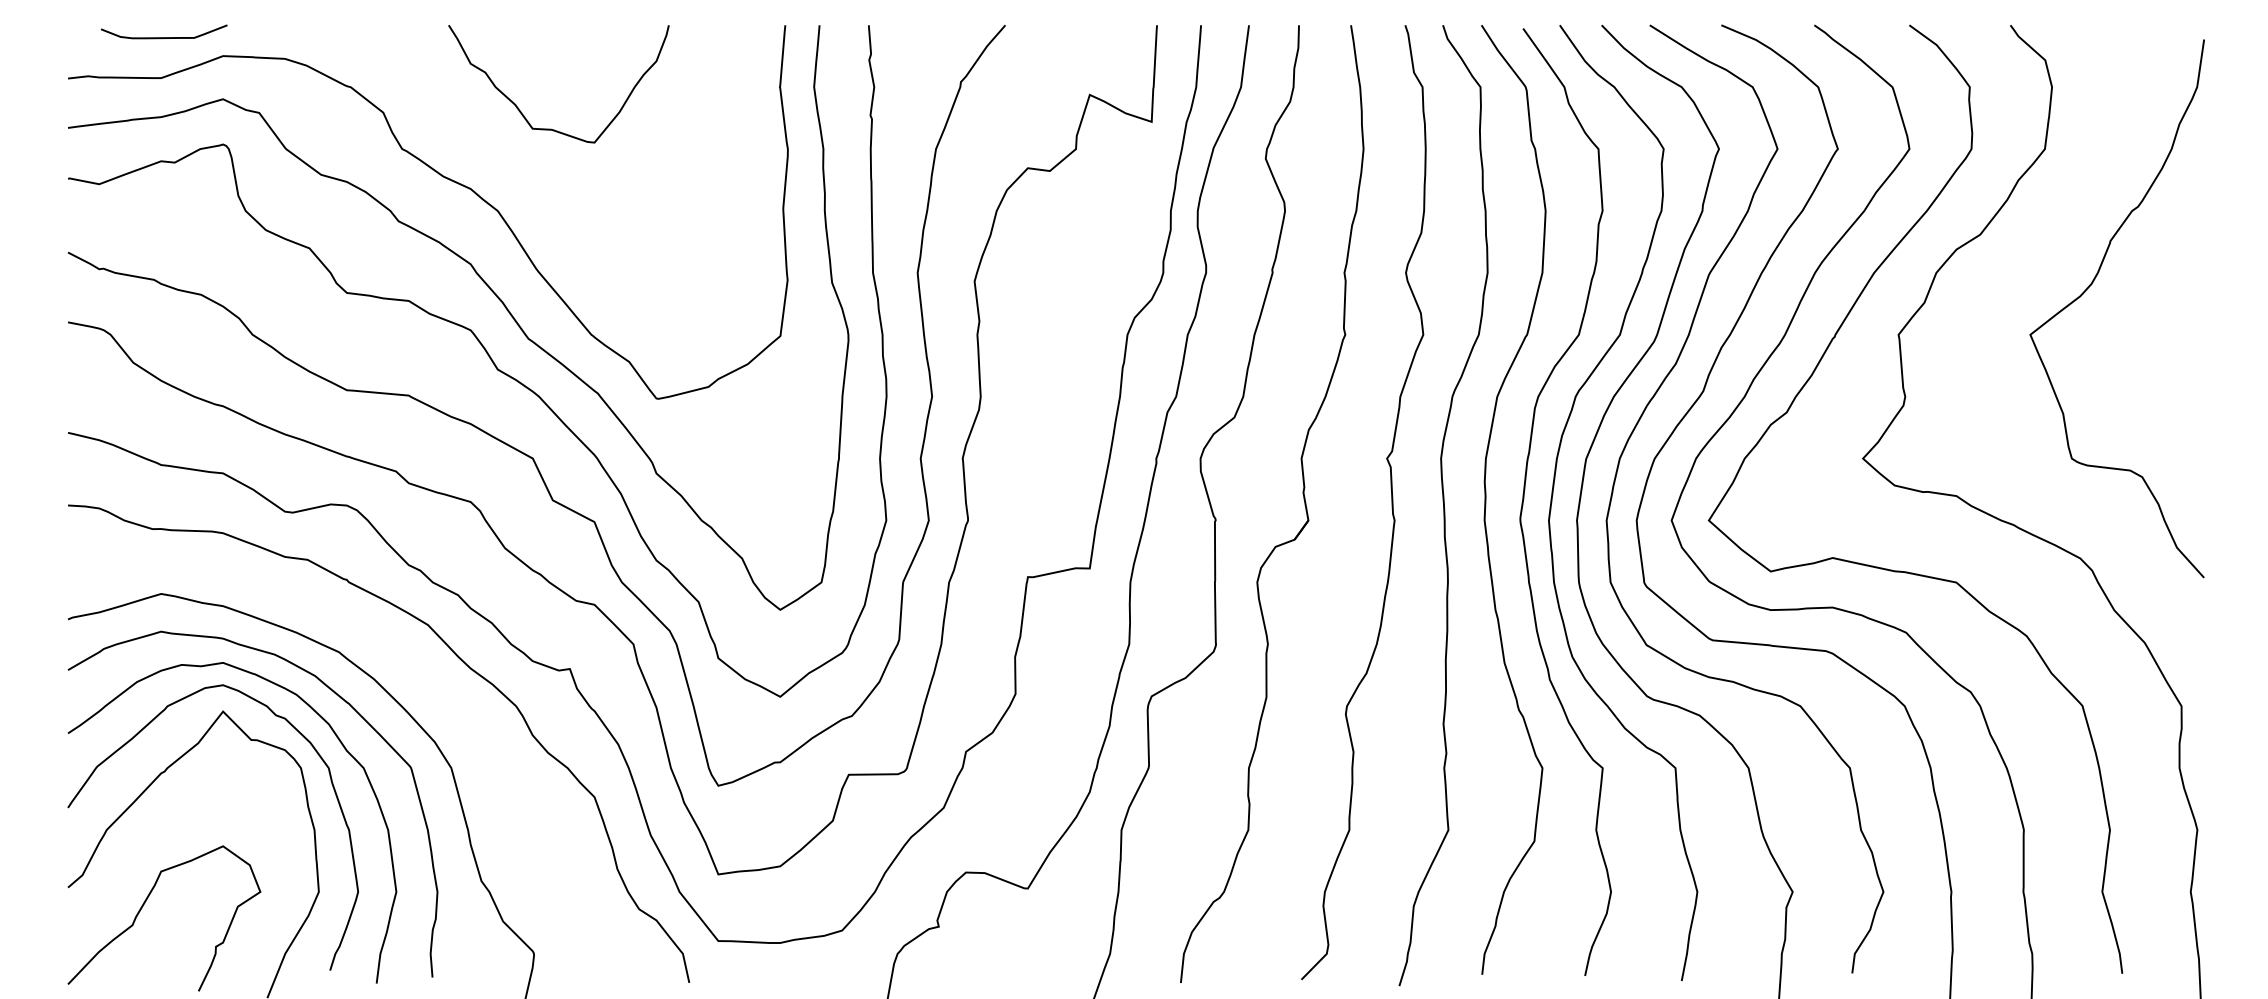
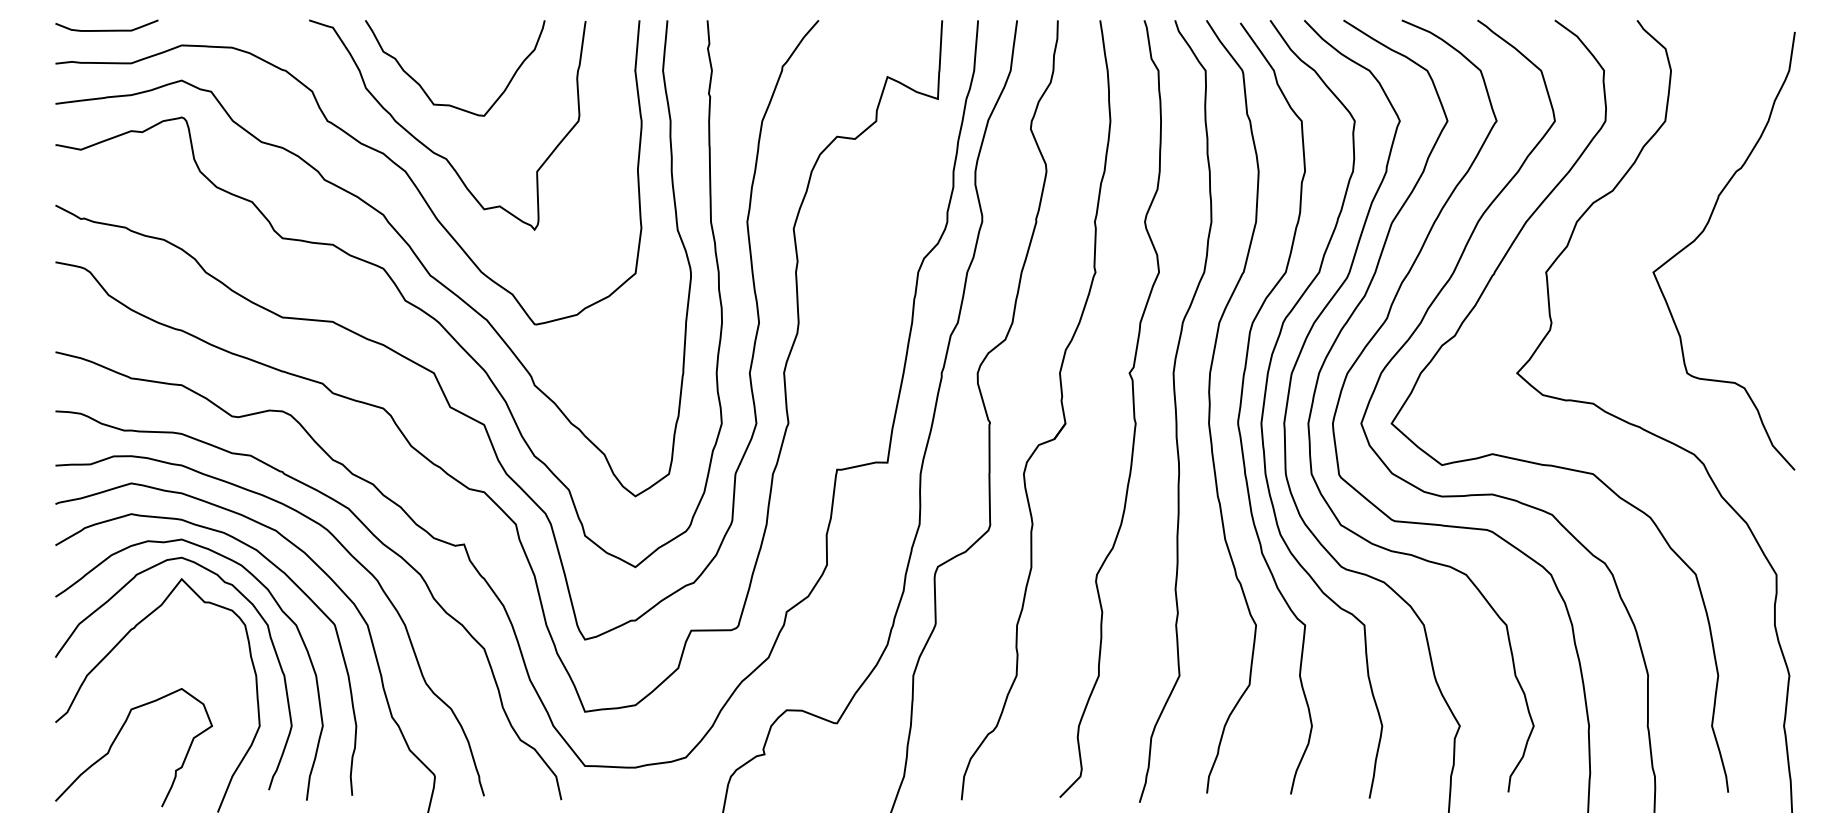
curve: (164, 37) -> (107, 30), moved
curve: (526, 181) -> (428, 147), added
curve: (423, 675) -> (344, 549), added

